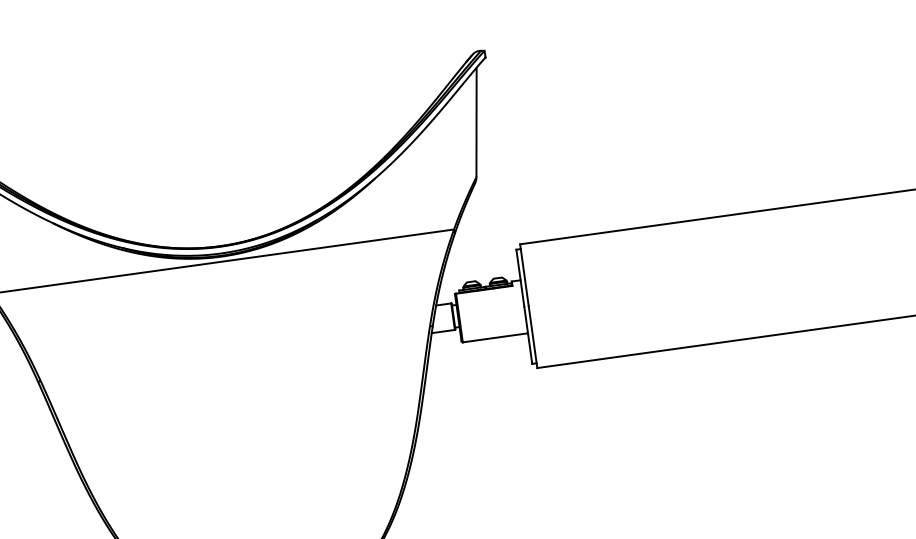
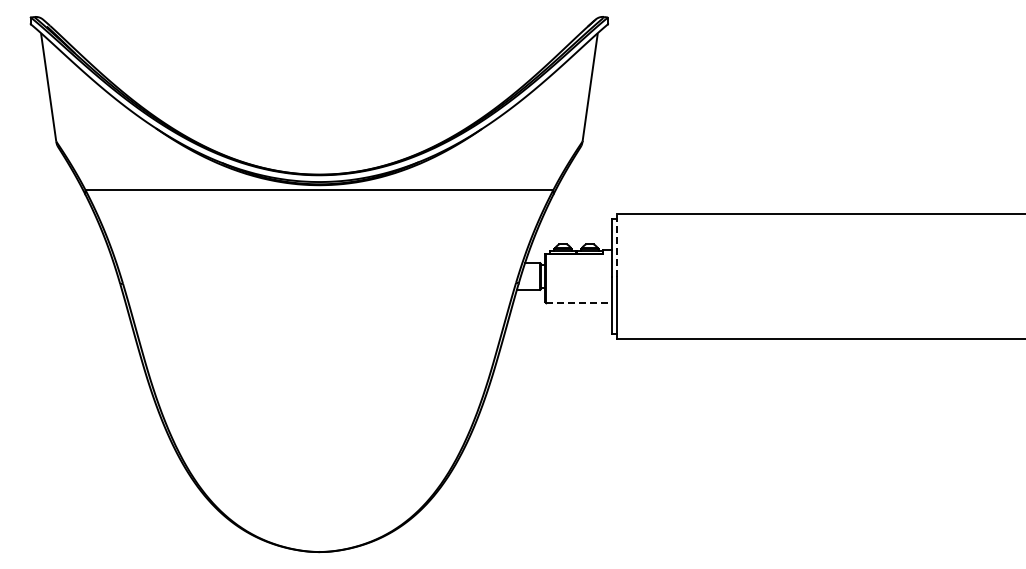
line: (524, 274) -> (616, 244), solid -> dashed
line: (495, 338) -> (579, 303), solid -> dashed

